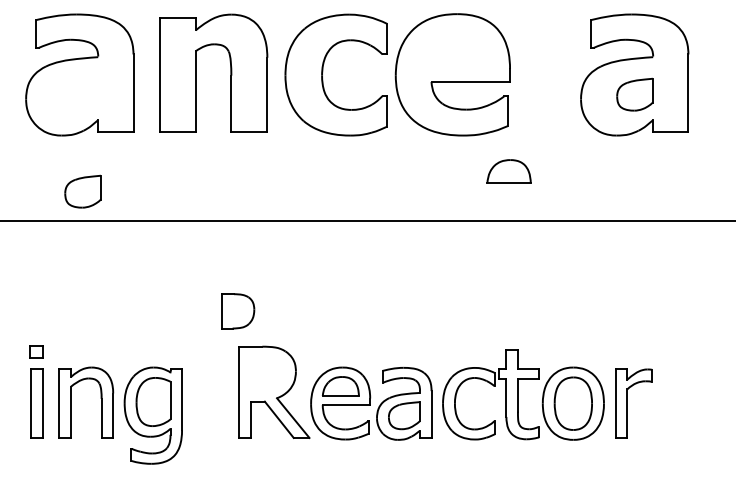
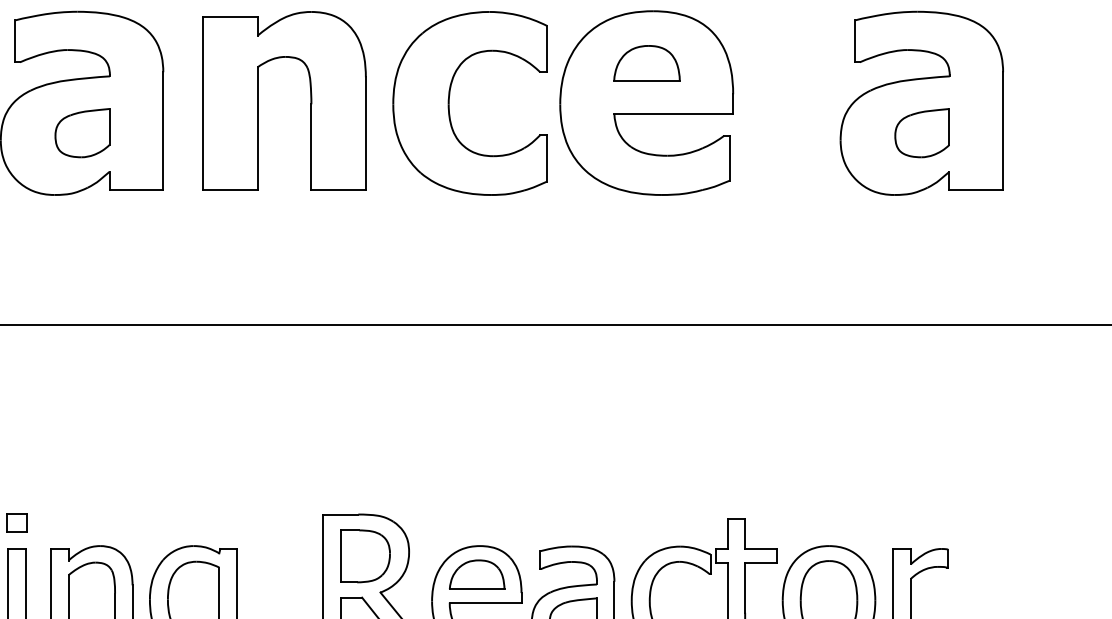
part: (508, 171) -> (646, 63), moved
part: (82, 191) -> (81, 132), moved
part: (238, 311) -> (366, 556), moved

